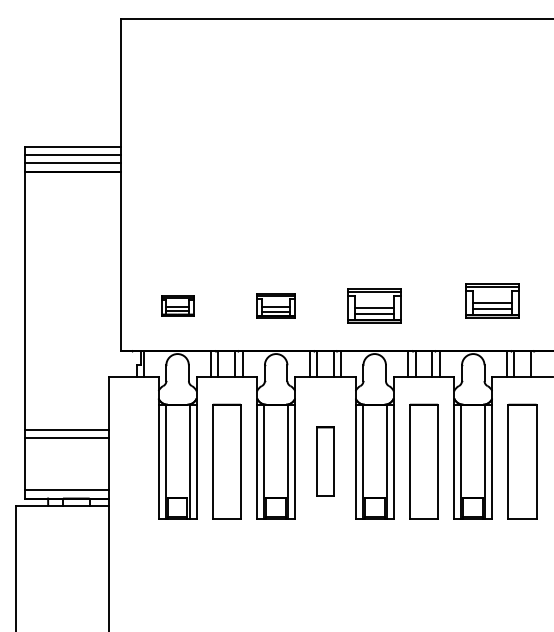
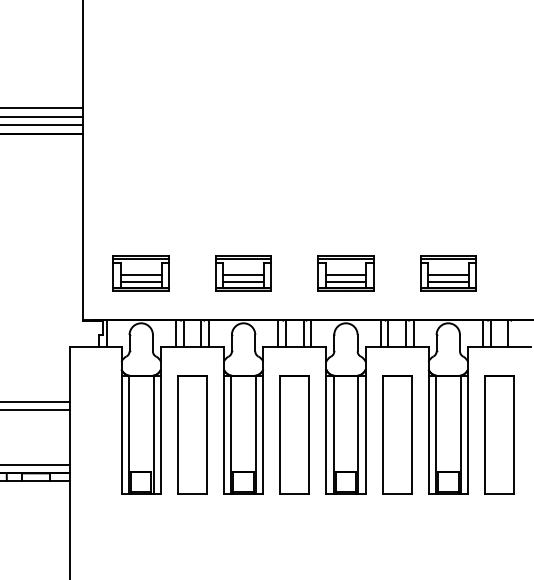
part: (492, 300) -> (448, 272), moved
part: (177, 305) -> (141, 272), size x1.67
part: (275, 305) -> (242, 272), size x1.43
part: (325, 461) -> (294, 434), size x1.67

